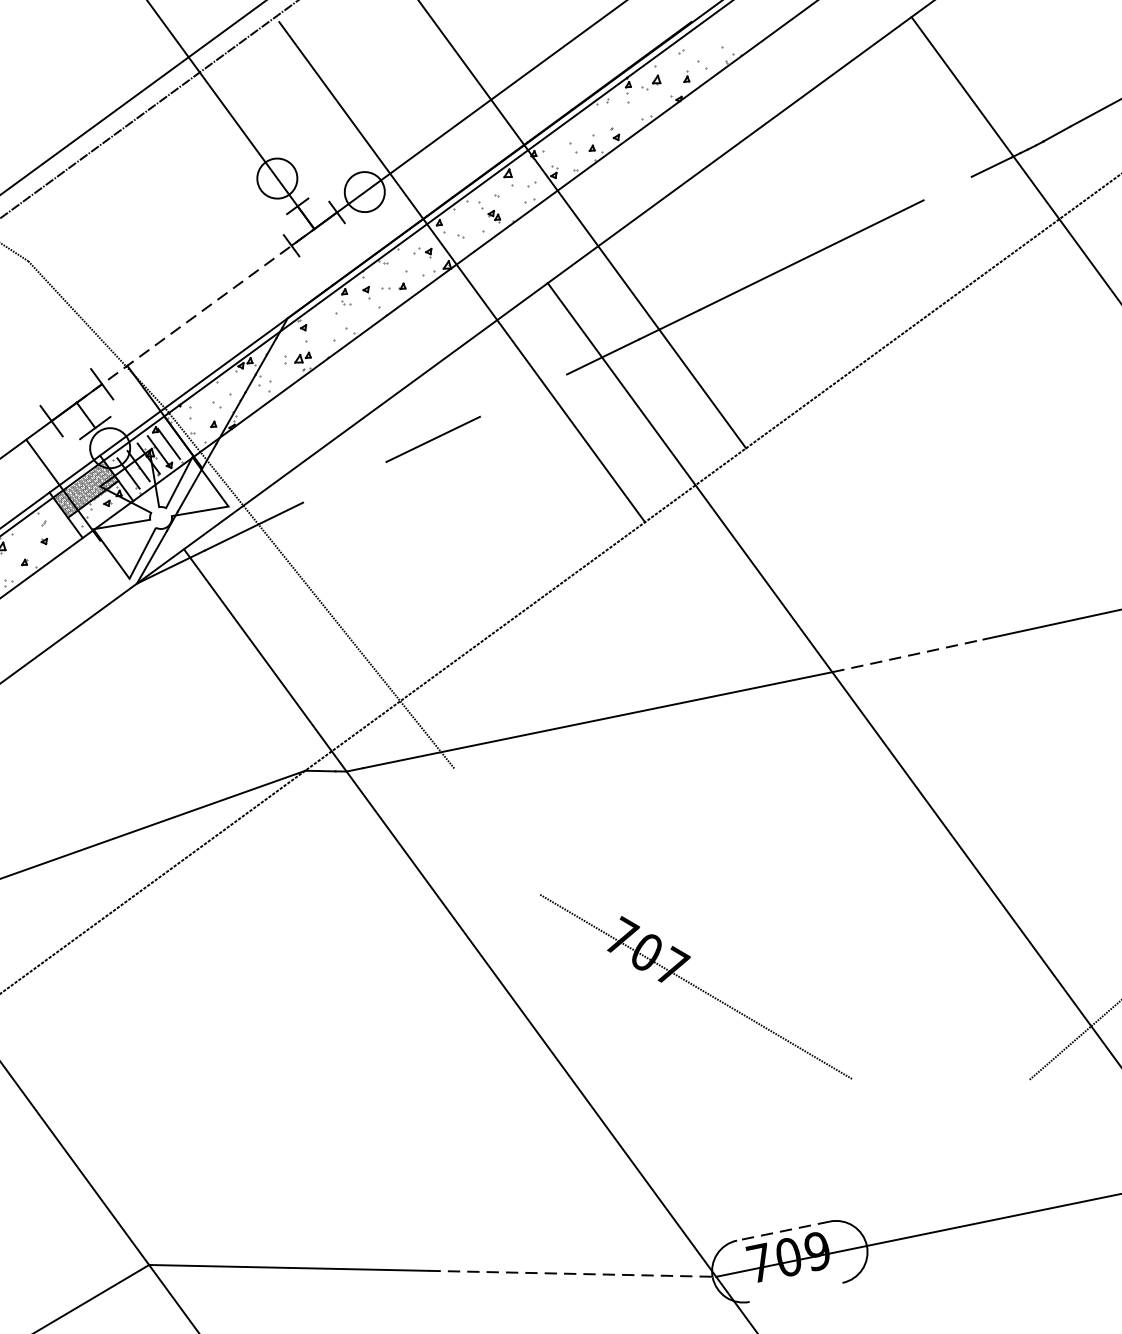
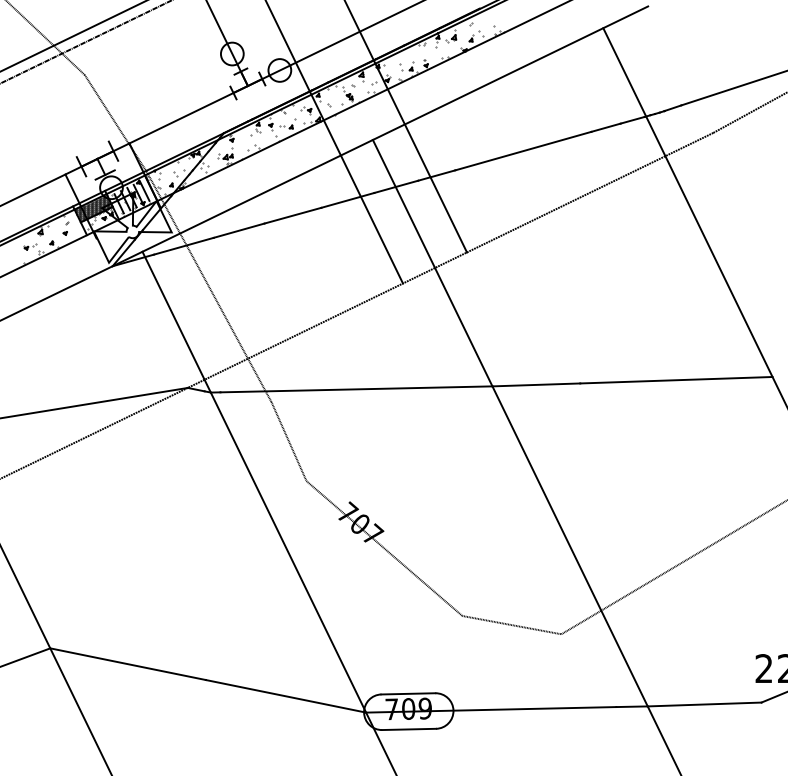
line: (946, 188) -> (605, 127), added
line: (195, 315) -> (172, 122), dashed -> solid
line: (522, 394) -> (347, 199), added
line: (343, 482) -> (238, 230), added
line: (907, 655) -> (536, 384), dashed -> solid
line: (496, 831) -> (288, 441), added
line: (940, 1080) -> (511, 625), added
line: (783, 1230) -> (408, 693), dashed -> solid
line: (571, 1274) -> (285, 696), dashed -> solid
line: (796, 1292) -> (409, 729), added

